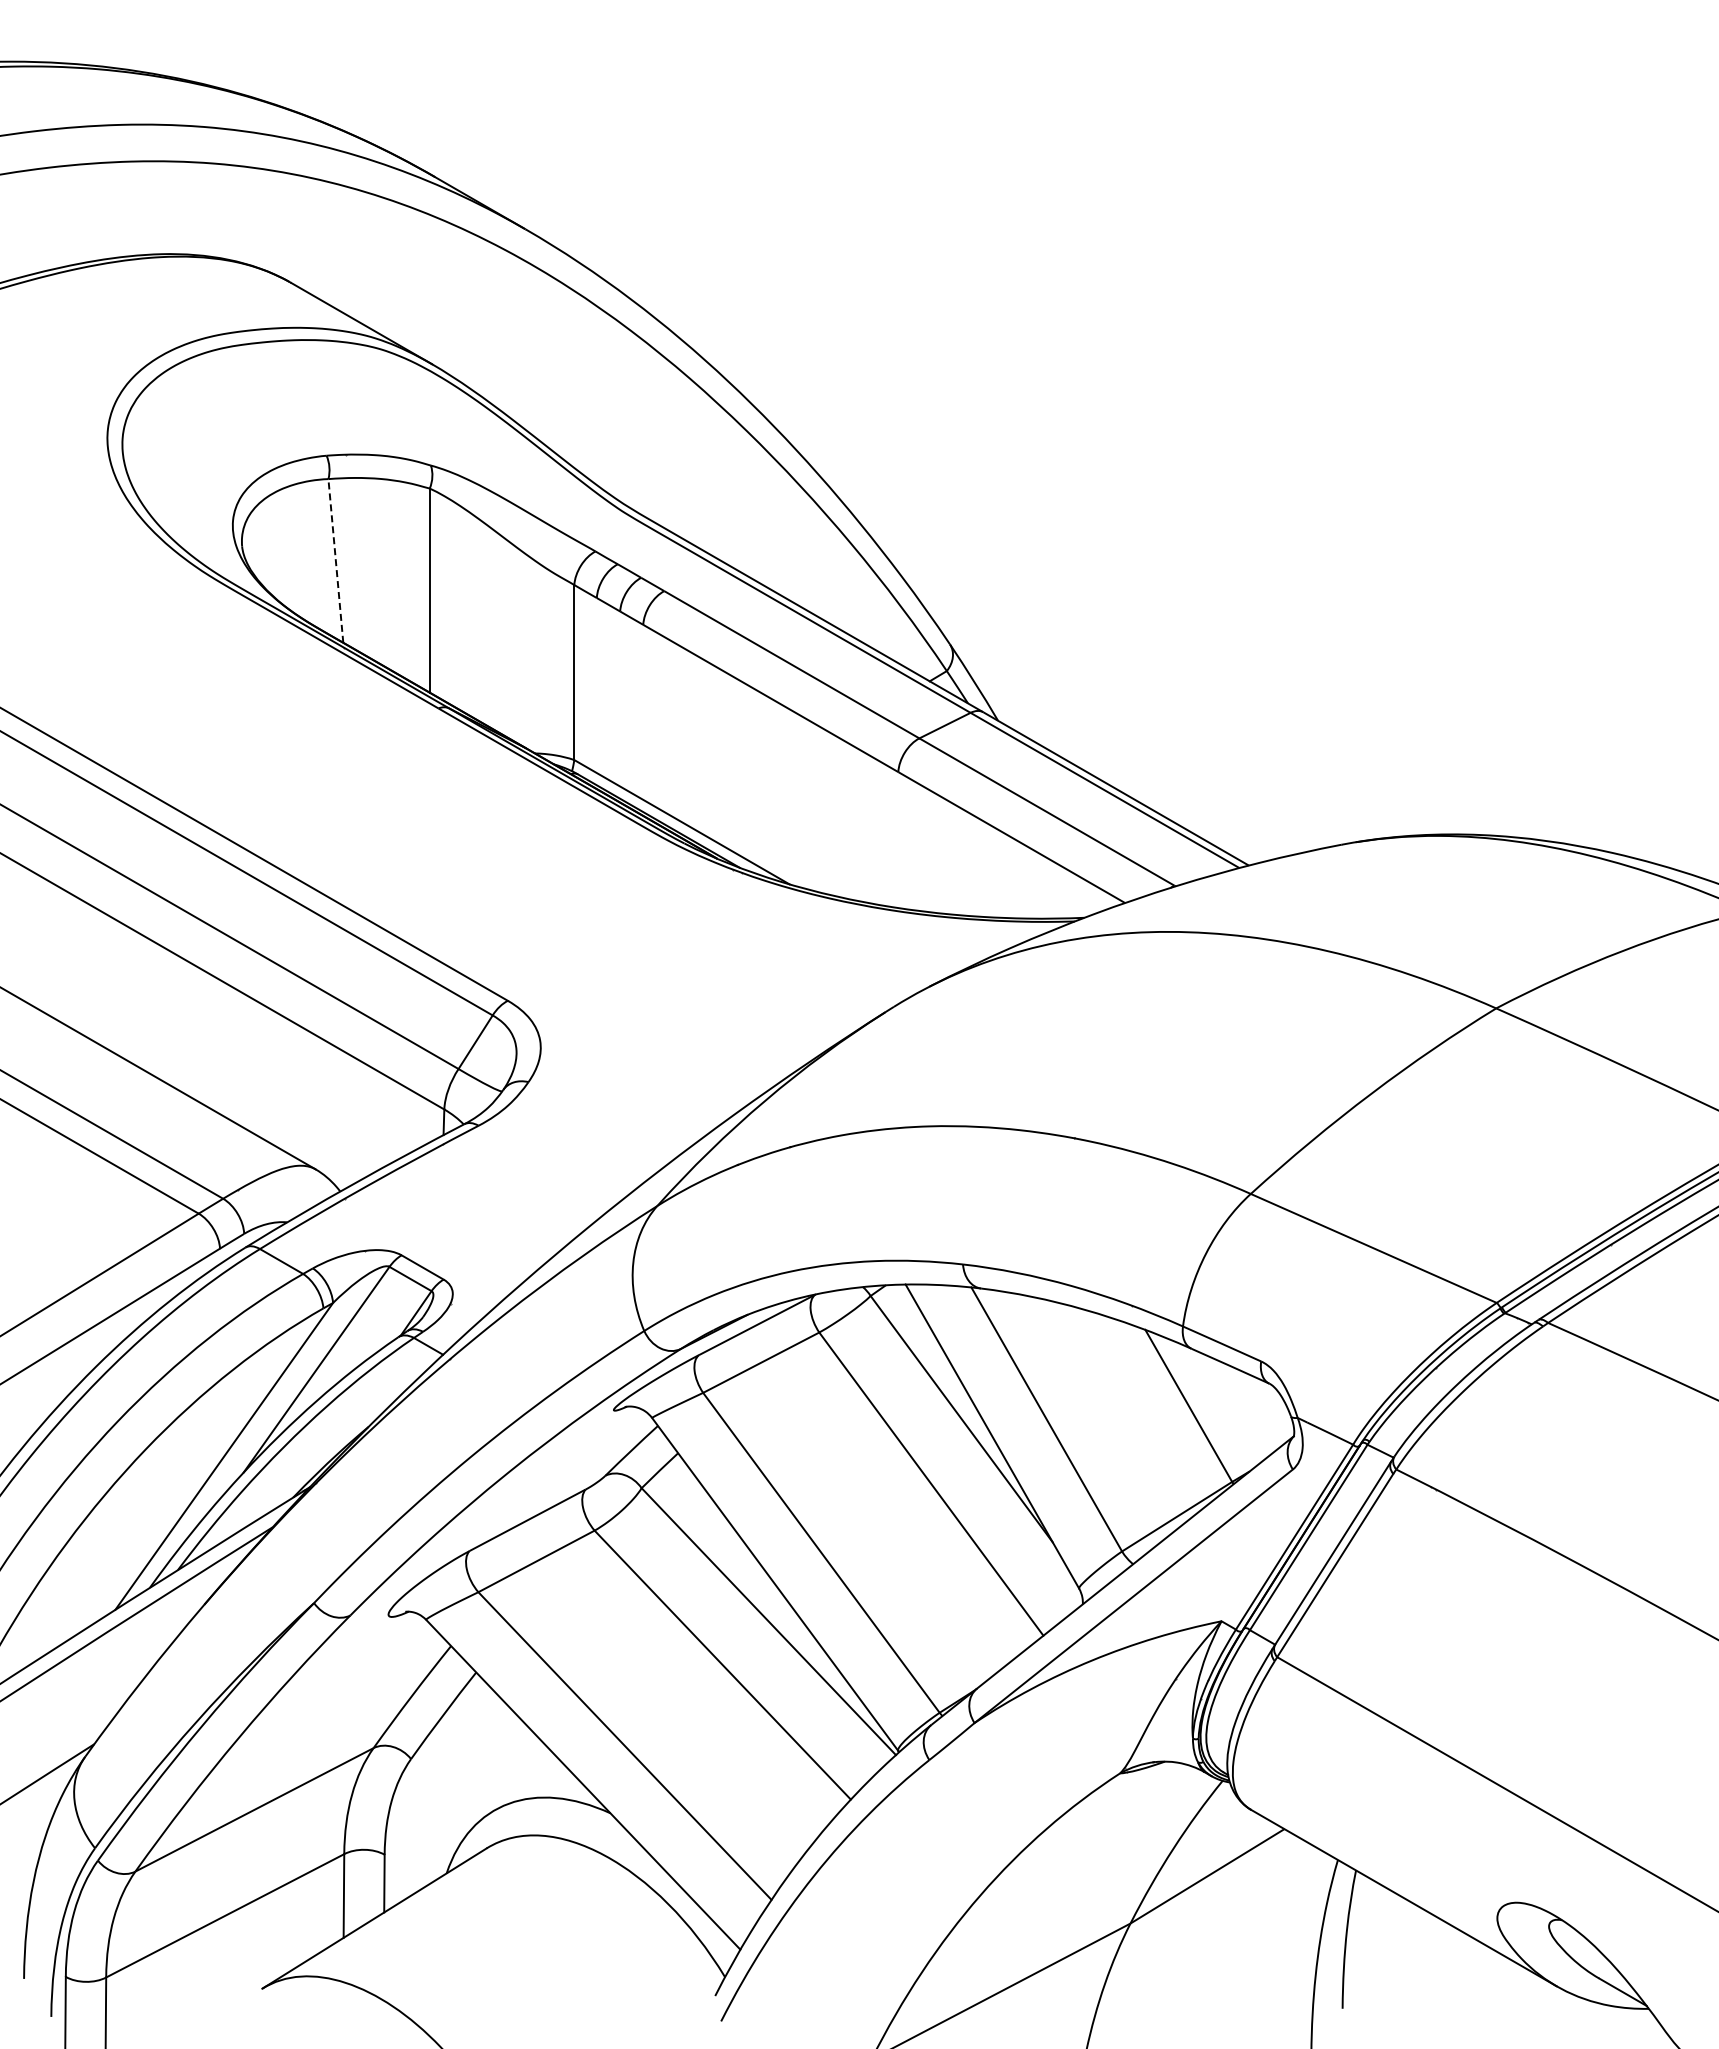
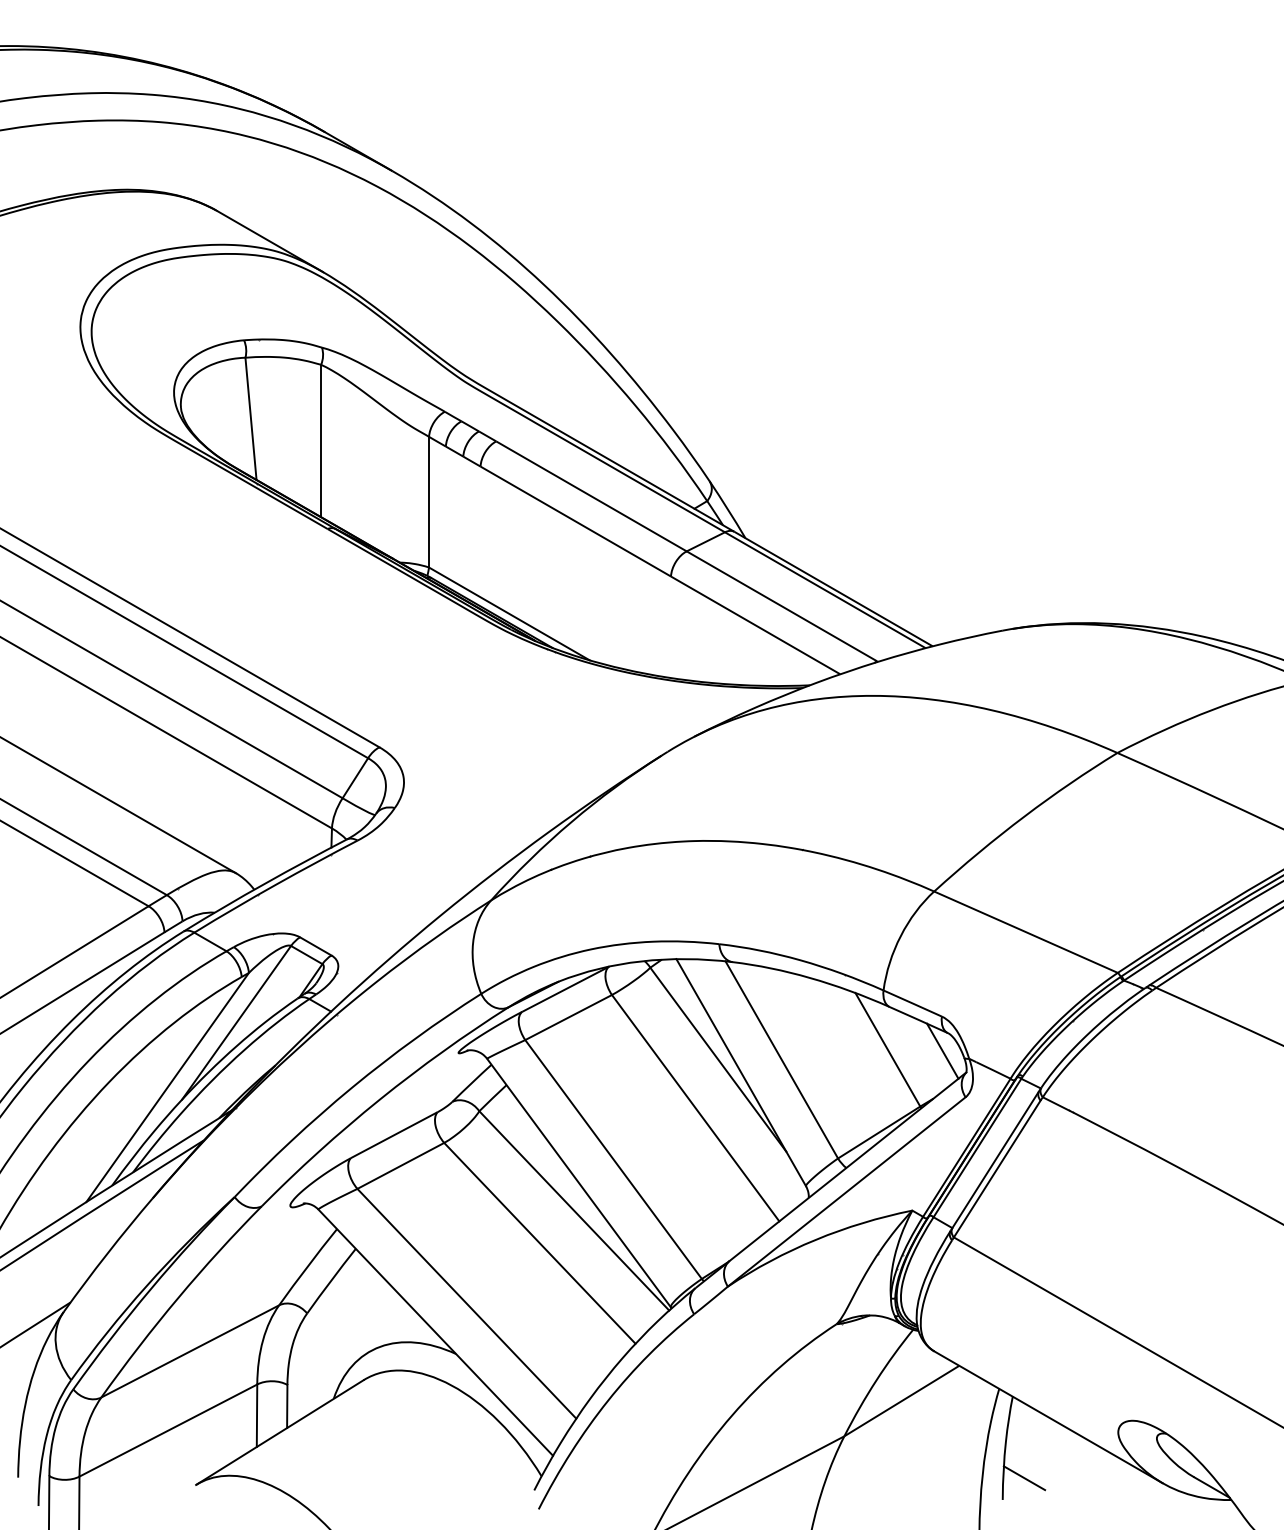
line: (335, 560) -> (250, 418), dashed -> solid
line: (1262, 1407) -> (942, 1050), added
line: (1371, 1979) -> (1024, 1478), added

